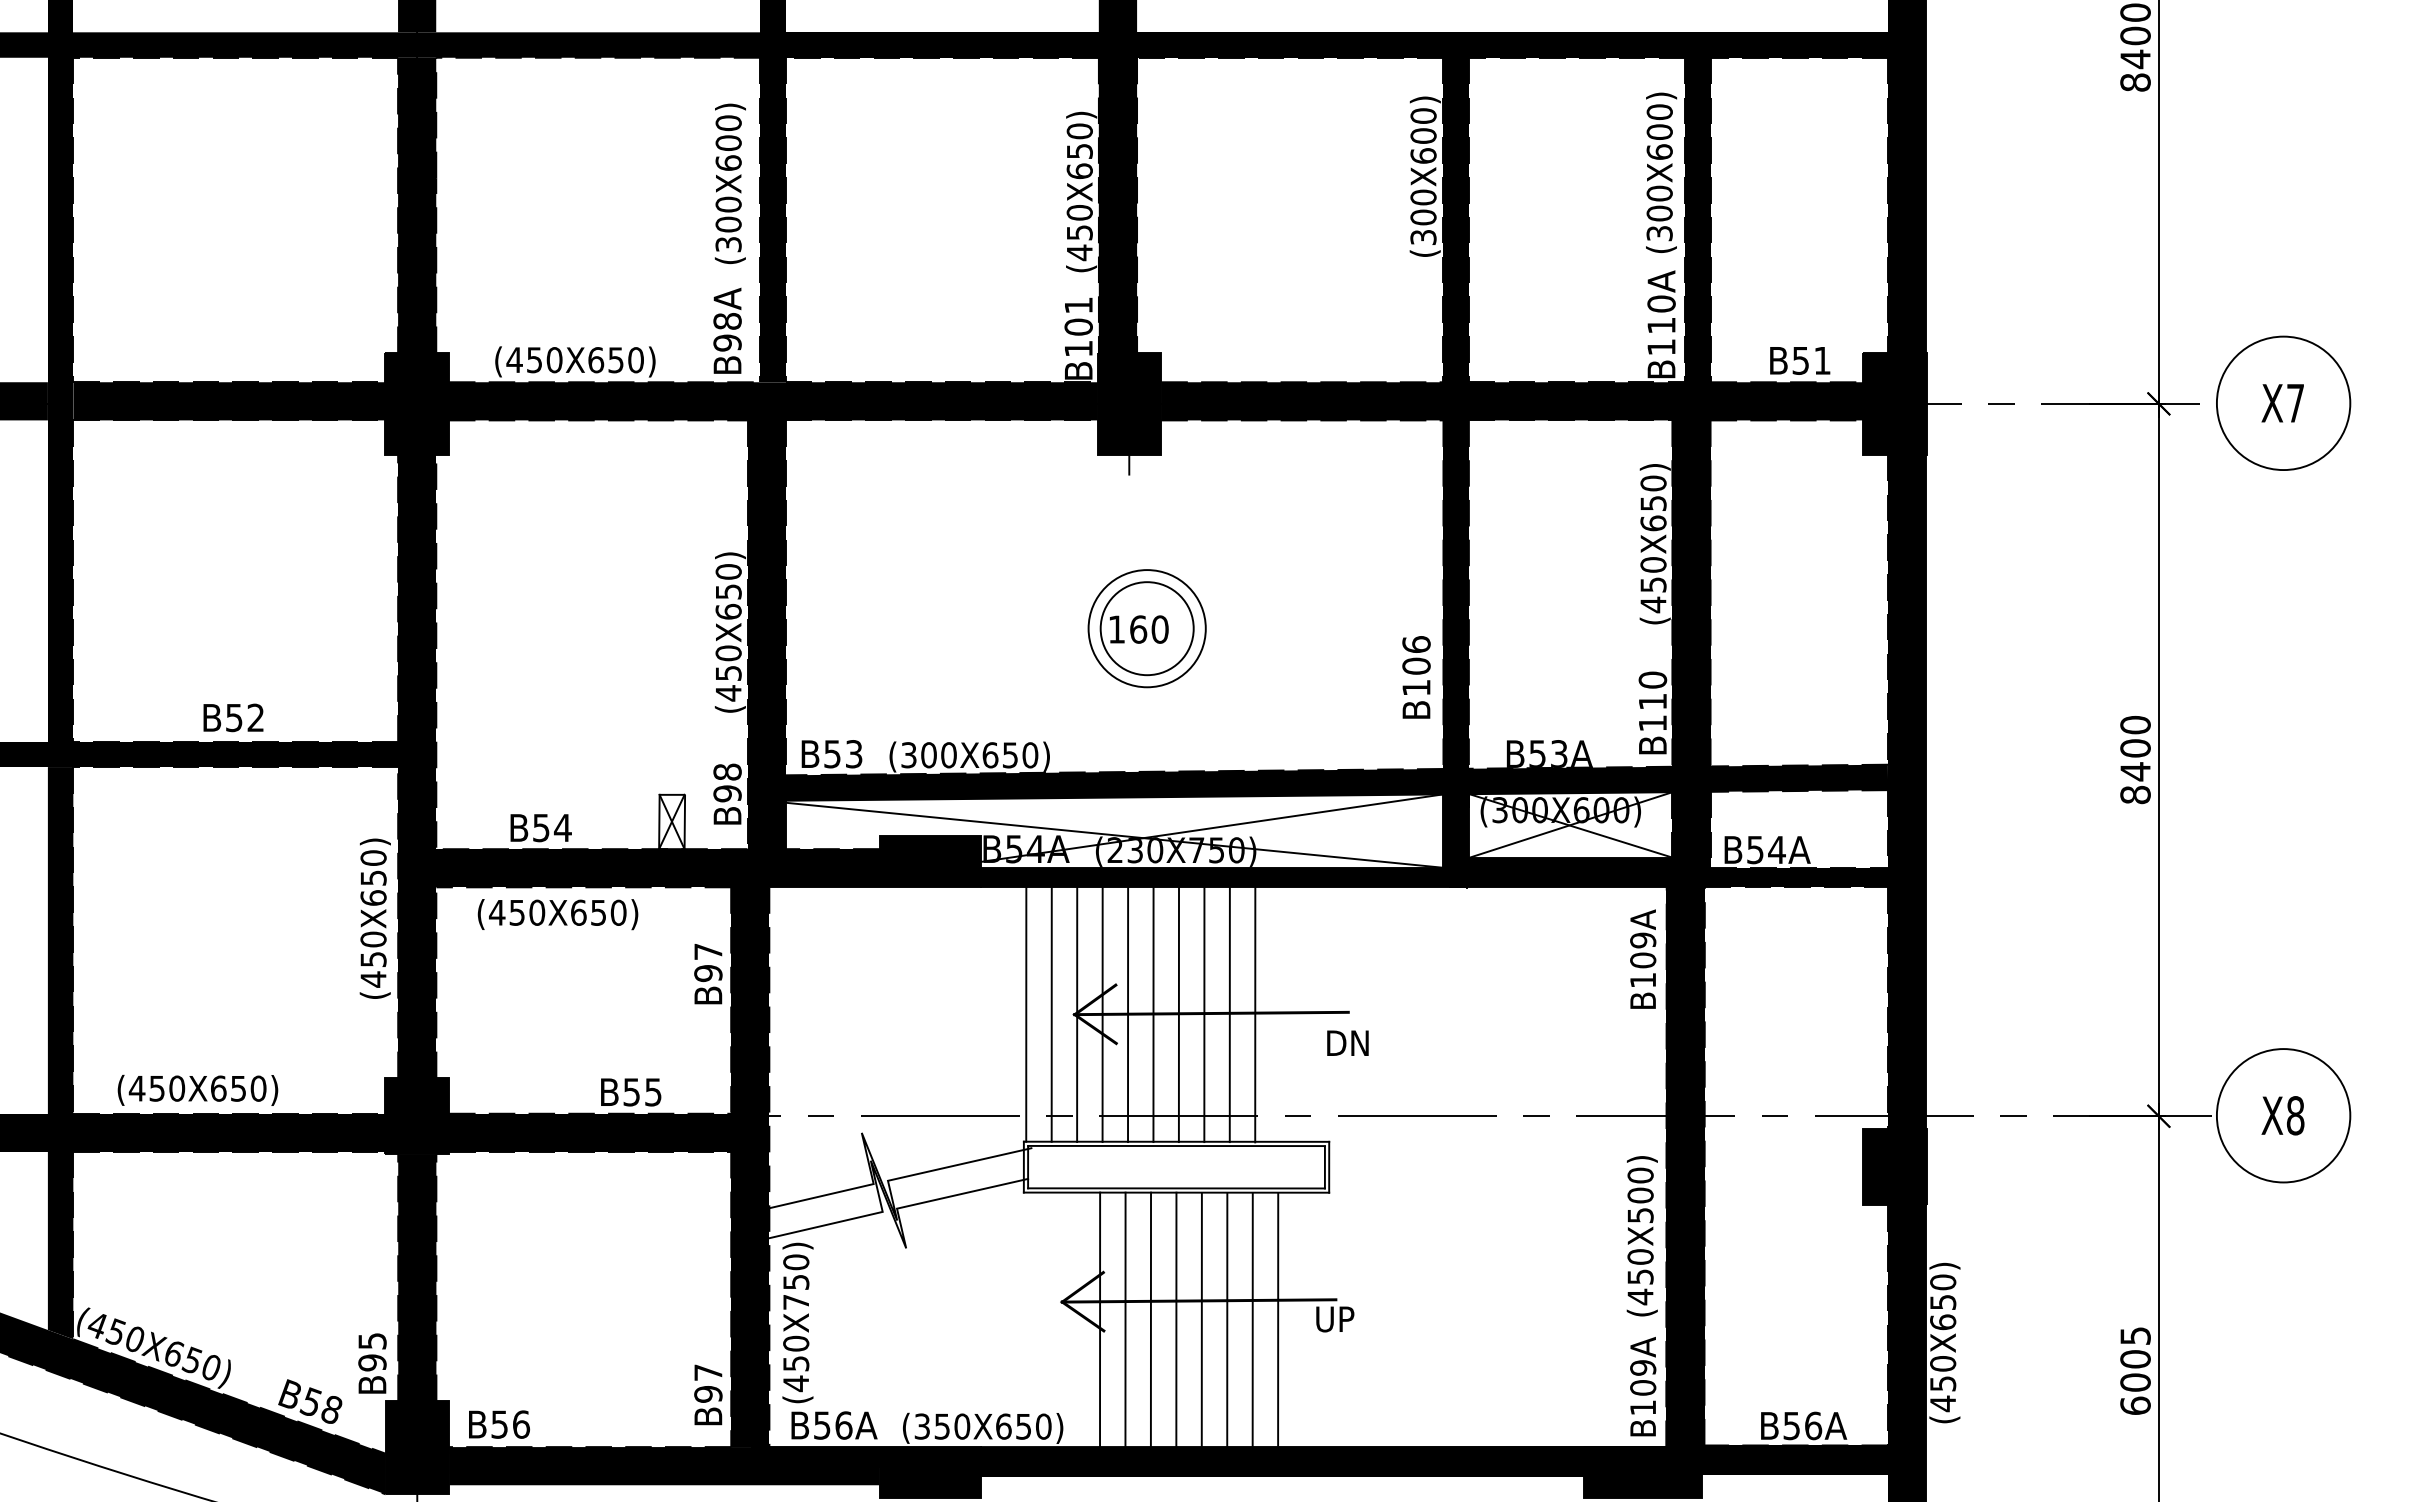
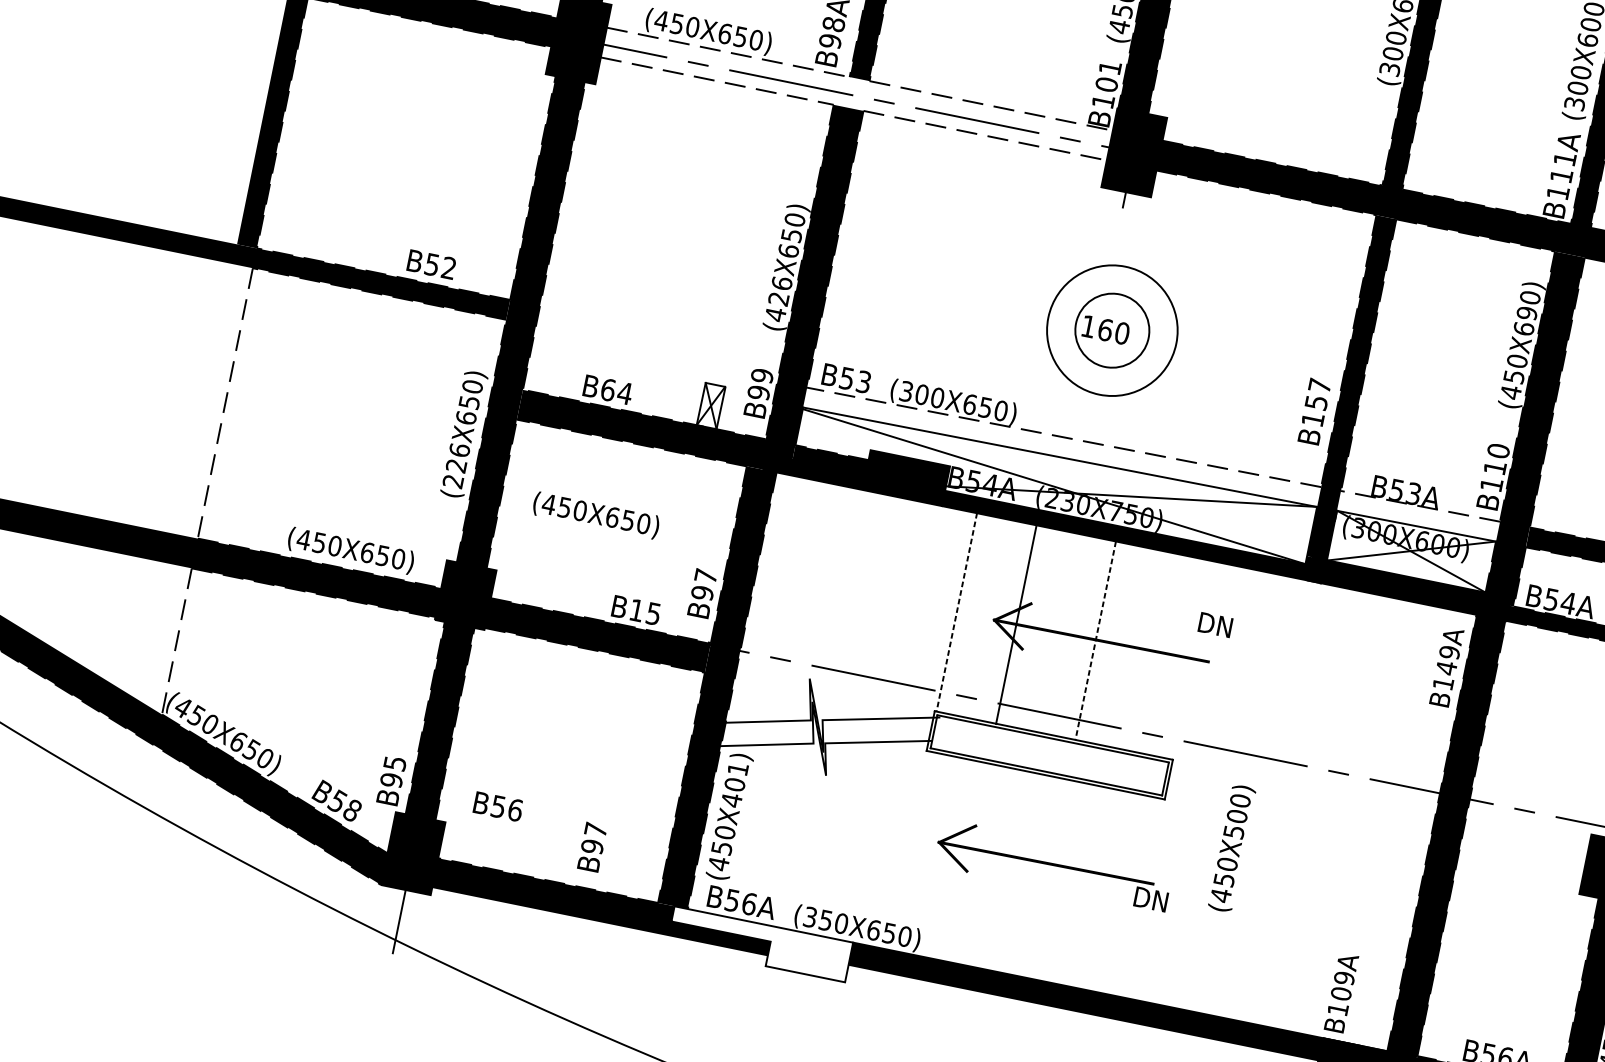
text: (1661, 303) -> (1565, 158), B110A -> B111A
fill: (772, 401) -> (856, 94), removed
text: (1653, 503) -> (1527, 313), (450X650) -> (450X690)
circle: (1146, 628) -> (1111, 330), size x1.4
text: (1416, 655) -> (1318, 394), B106 -> B157
text: (728, 662) -> (780, 290), (450X650) -> (426X650)
text: (233, 717) -> (431, 264), moved
text: (727, 771) -> (762, 375), B98 -> B99
fill: (1235, 783) -> (1156, 465), removed
text: (541, 827) -> (608, 389), B54 -> B64
text: (557, 914) -> (595, 515), moved
text: (373, 959) -> (456, 465), (450X650) -> (226X650)
text: (1643, 960) -> (1446, 668), B109A -> B149A
text: (708, 974) -> (702, 593), moved
line: (1026, 1014) -> (957, 612), solid -> dashed
line: (1051, 1014) -> (976, 616), removed
line: (1077, 1014) -> (996, 620), removed
line: (1128, 1014) -> (1036, 628), removed
line: (1153, 1014) -> (1056, 632), removed
line: (1178, 1014) -> (1075, 636), removed
line: (1229, 1014) -> (1115, 644), removed
line: (1255, 1014) -> (1135, 648), removed
line: (1204, 1015) -> (1095, 641), solid -> dashed
text: (1347, 1042) -> (1215, 624), moved
fill: (60, 1053) -> (197, 489), removed
text: (197, 1089) -> (350, 550), moved
text: (631, 1092) -> (636, 610), B55 -> B15
text: (1641, 1236) -> (1231, 848), moved
text: (796, 1282) -> (735, 784), (450X750) -> (450X401)
line: (1100, 1319) -> (966, 862), removed
line: (1125, 1319) -> (985, 866), removed
line: (1150, 1319) -> (1005, 870), removed
line: (1176, 1319) -> (1025, 874), removed
text: (1337, 1319) -> (1151, 899), UP -> DN
line: (1201, 1320) -> (1044, 878), removed
line: (1227, 1320) -> (1065, 882), removed
line: (1252, 1320) -> (1084, 886), removed
line: (1278, 1320) -> (1104, 891), removed
text: (1643, 1386) -> (1341, 992), moved
text: (708, 1394) -> (592, 846), moved
text: (499, 1424) -> (498, 806), moved
fill: (866, 1472) -> (759, 944), removed

